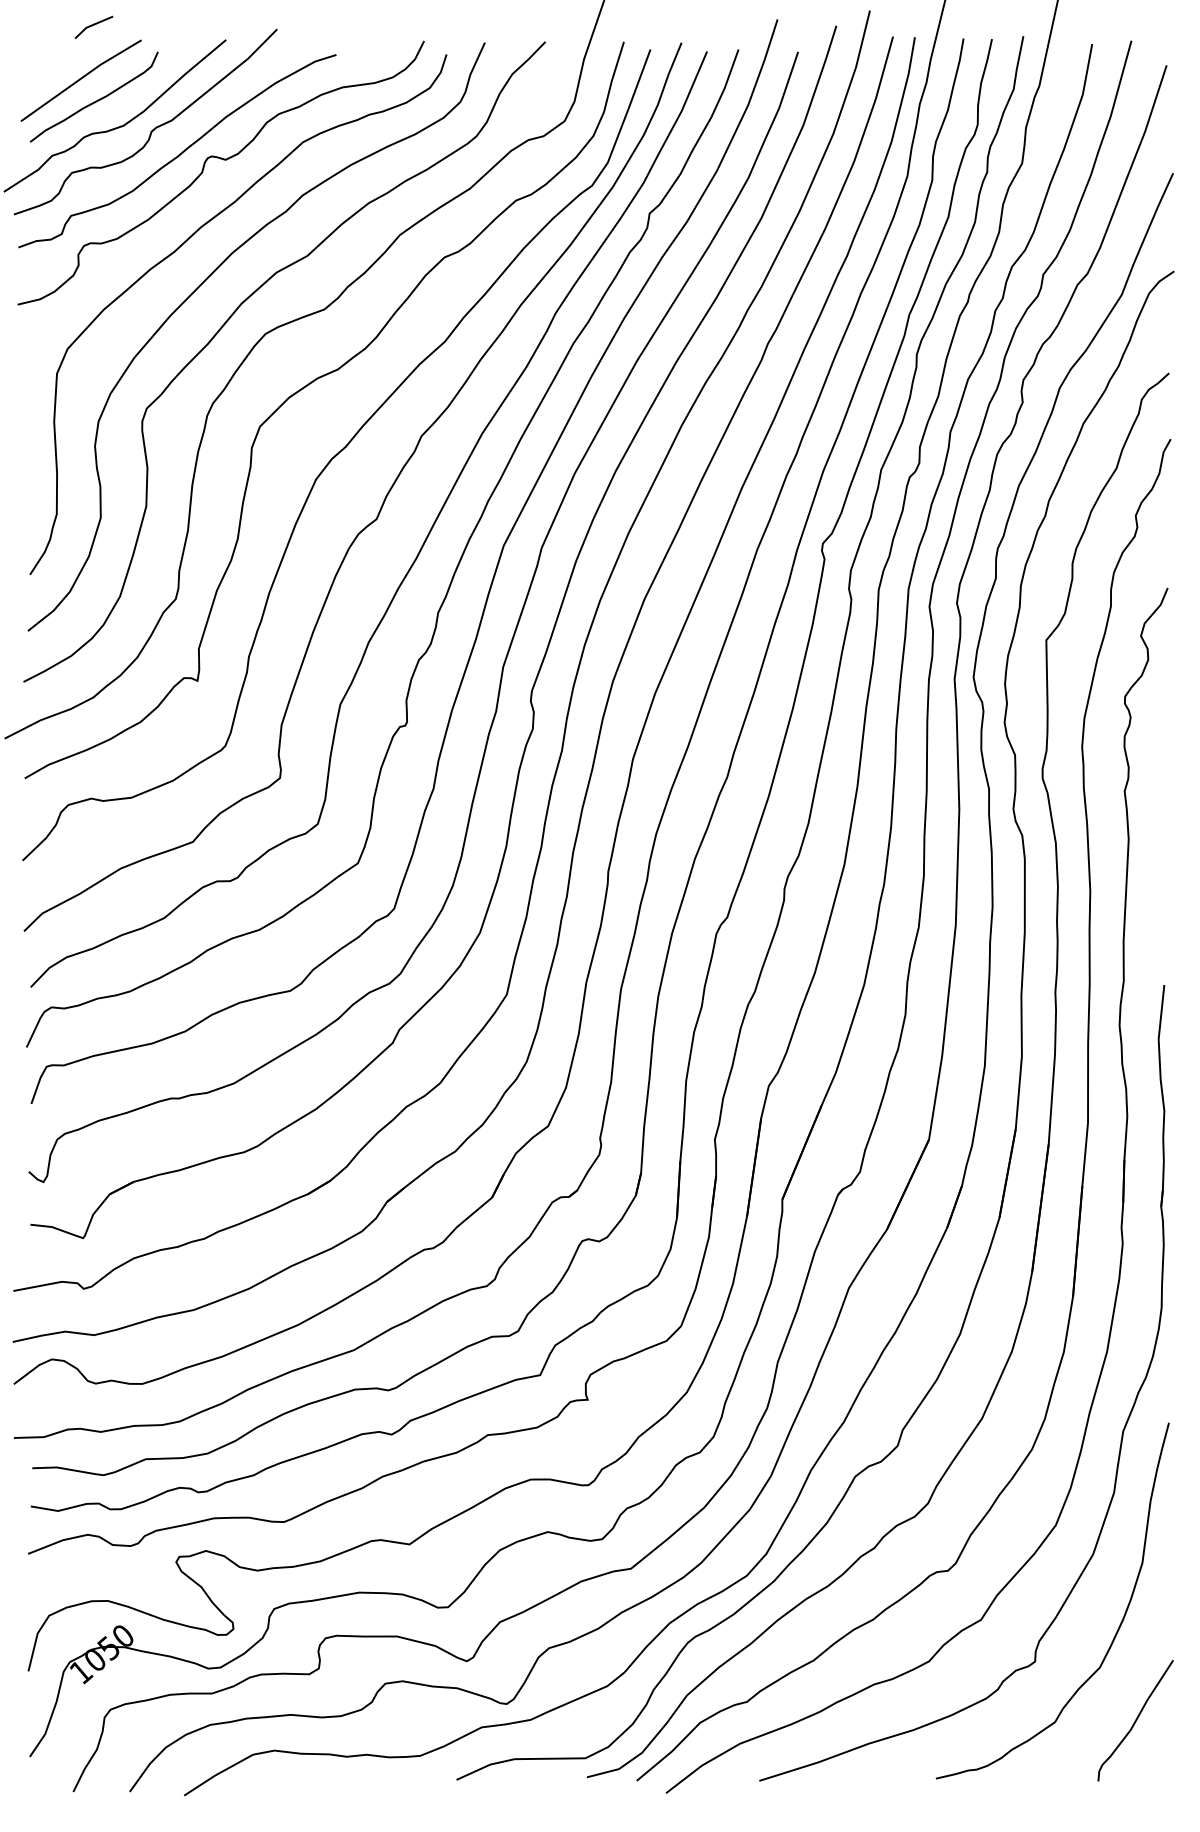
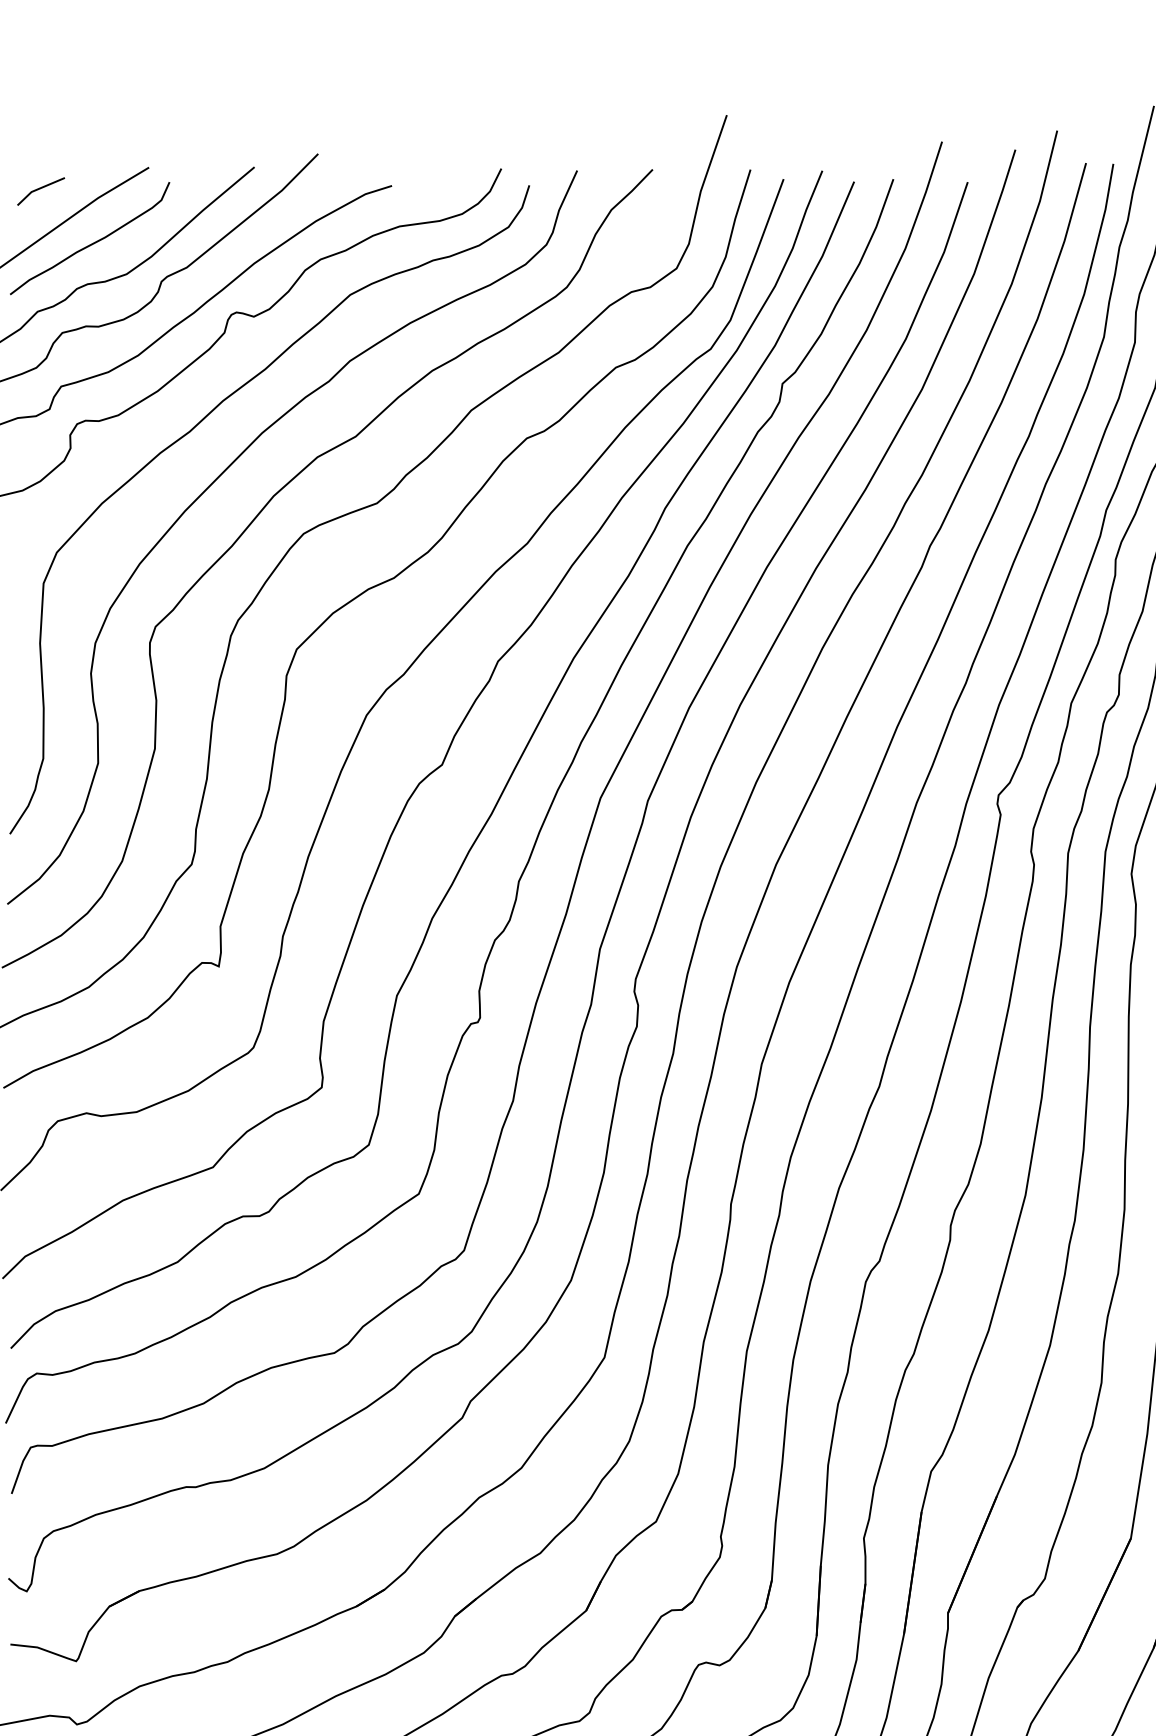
line: (93, 25) -> (40, 189), moved

